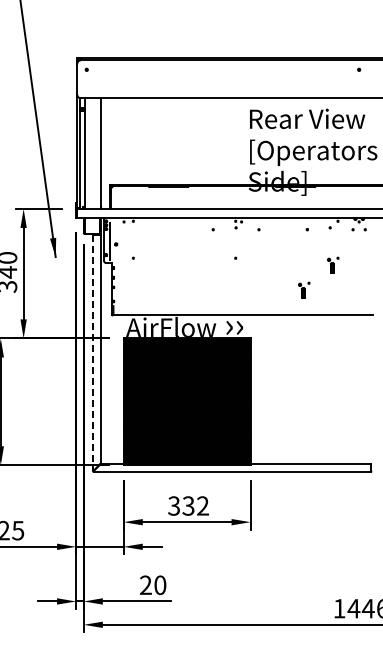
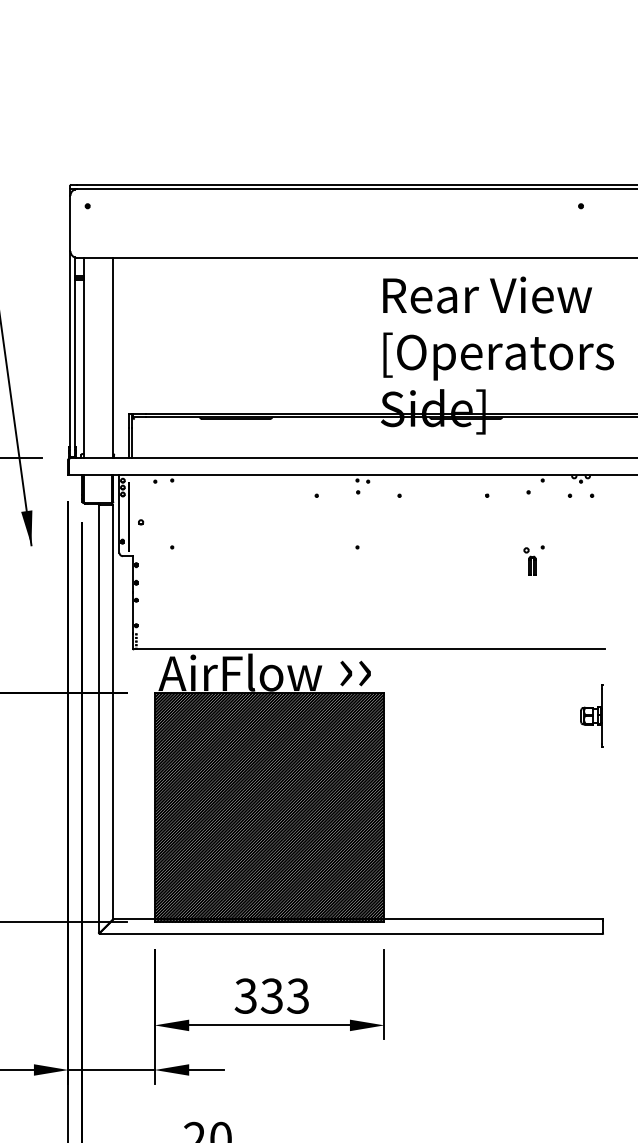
part: (304, 289) -> (482, 604), removed
part: (364, 351) -> (590, 716), added
line: (92, 353) -> (98, 719), dashed -> solid
text: (202, 505) -> (297, 995), 332 -> 333

